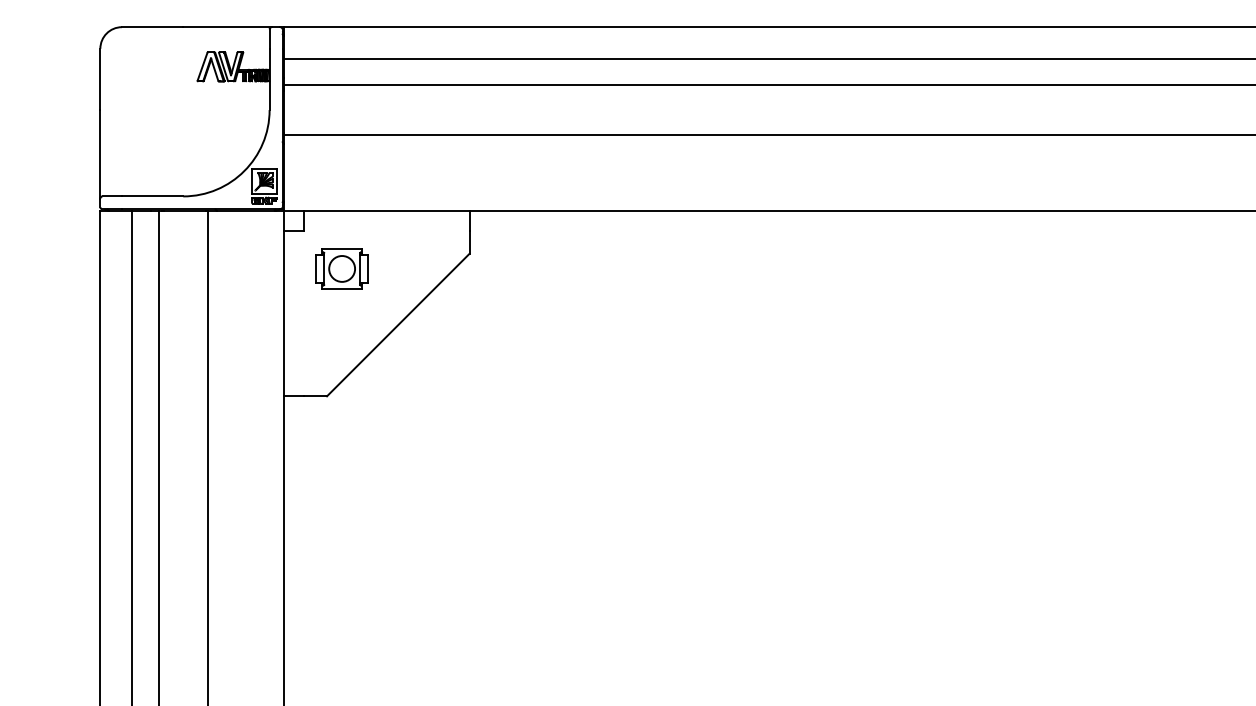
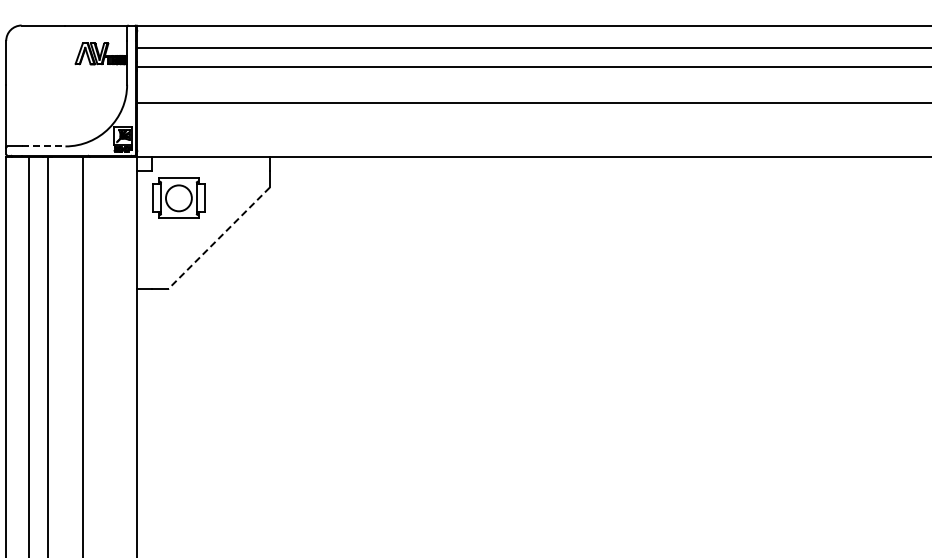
line: (152, 196) -> (43, 146), solid -> dashed
part: (341, 267) -> (178, 197), size x1.4
line: (398, 325) -> (219, 238), solid -> dashed

